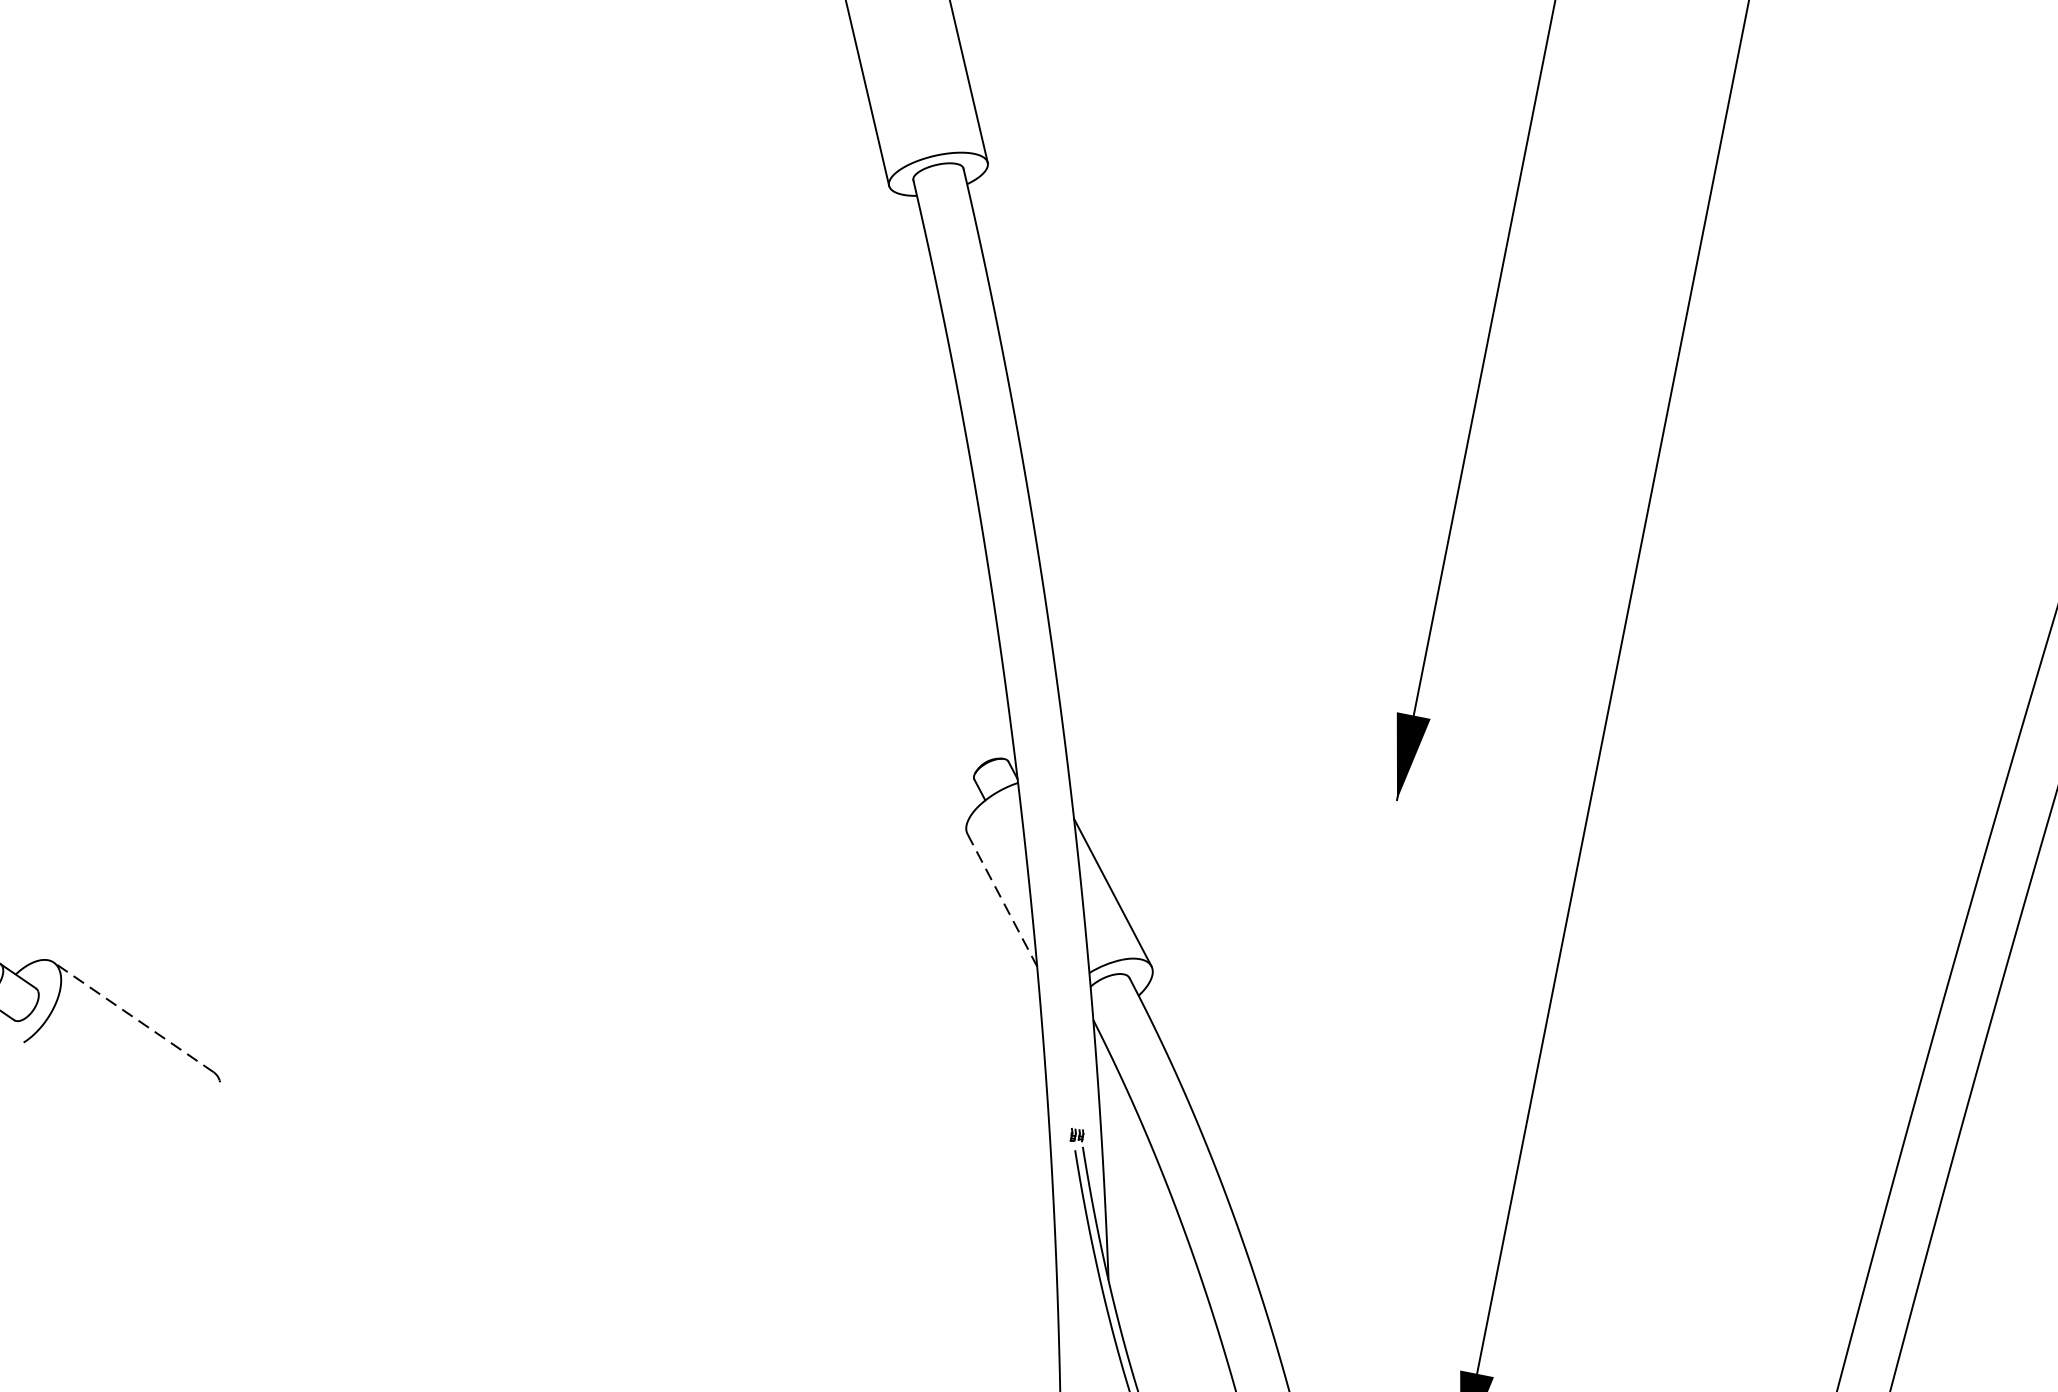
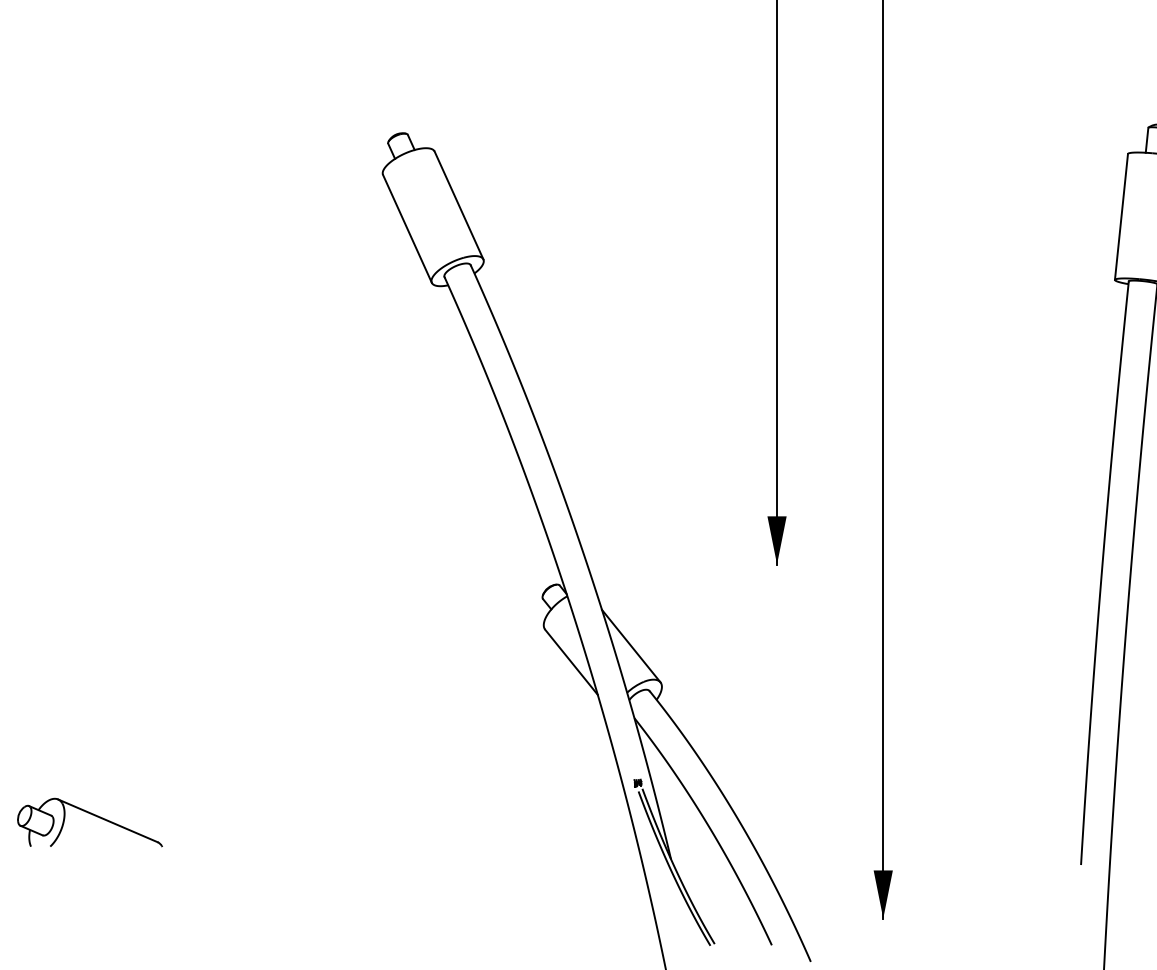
line: (1002, 900) -> (571, 662), dashed -> solid
line: (133, 1016) -> (107, 820), dashed -> solid

